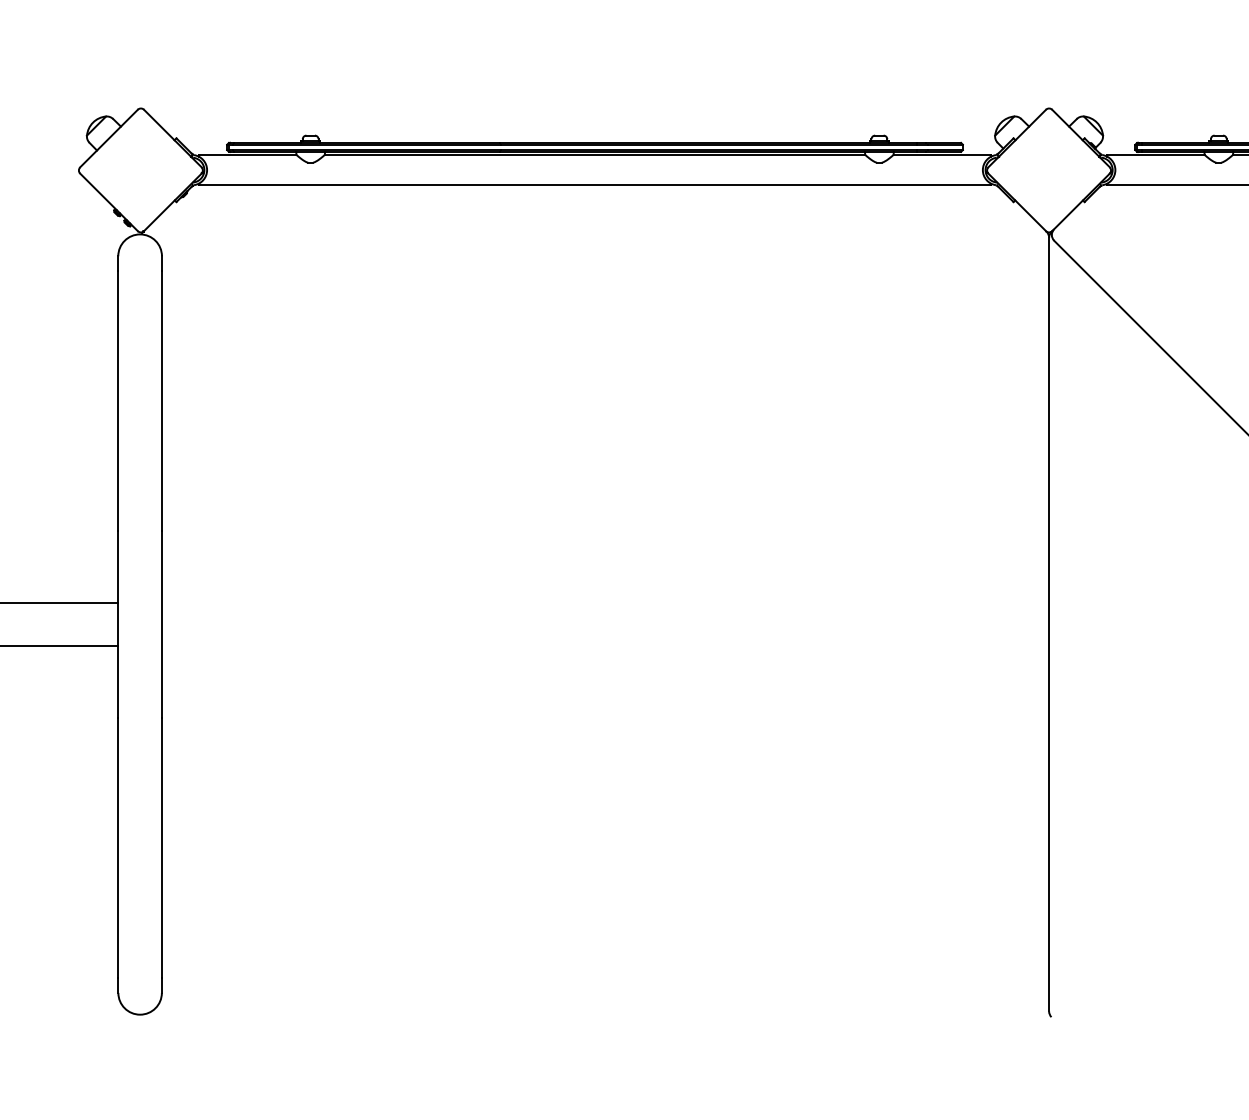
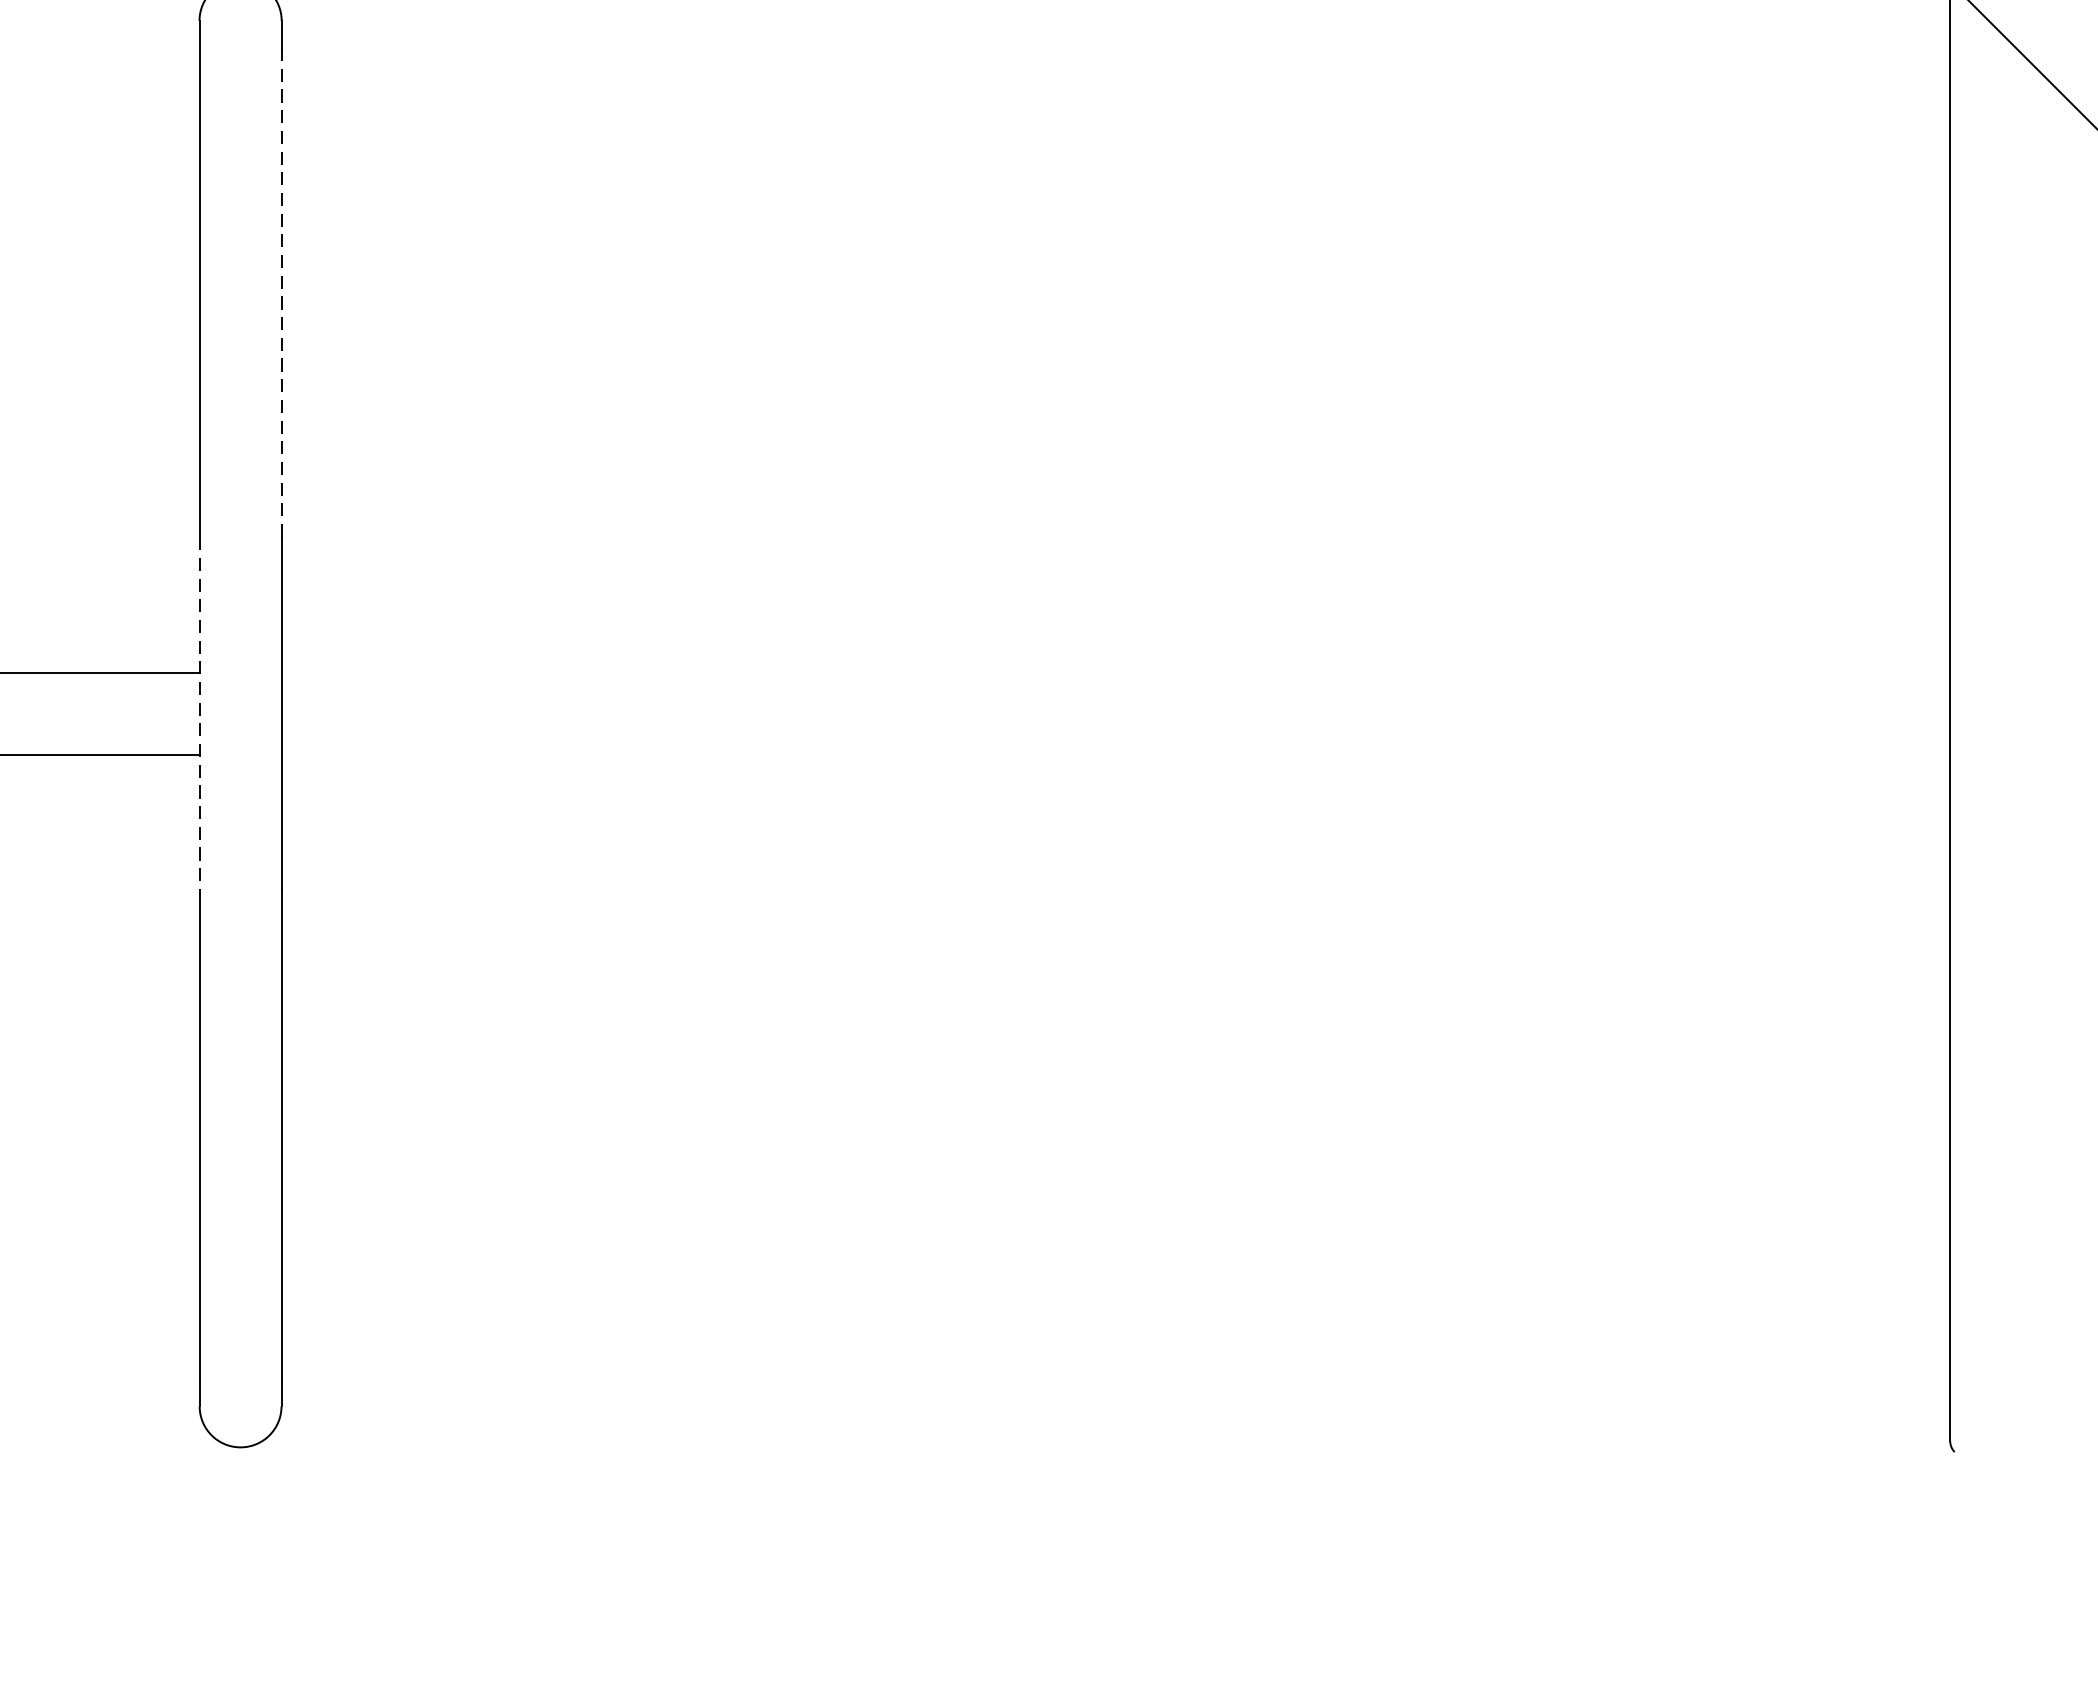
line: (161, 400) -> (280, 292), solid -> dashed
line: (118, 624) -> (199, 713), solid -> dashed

